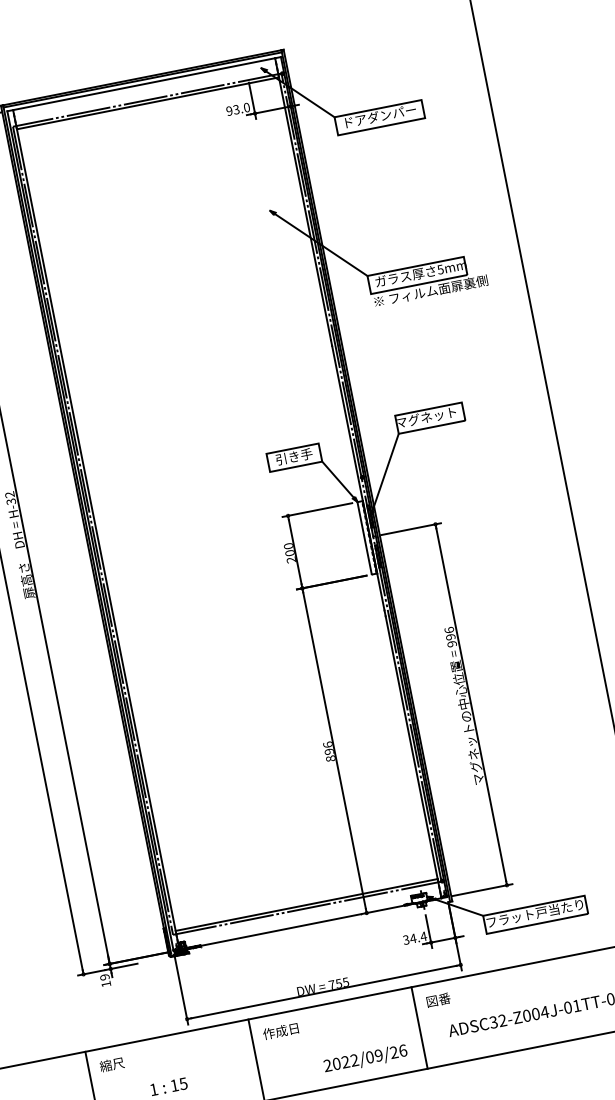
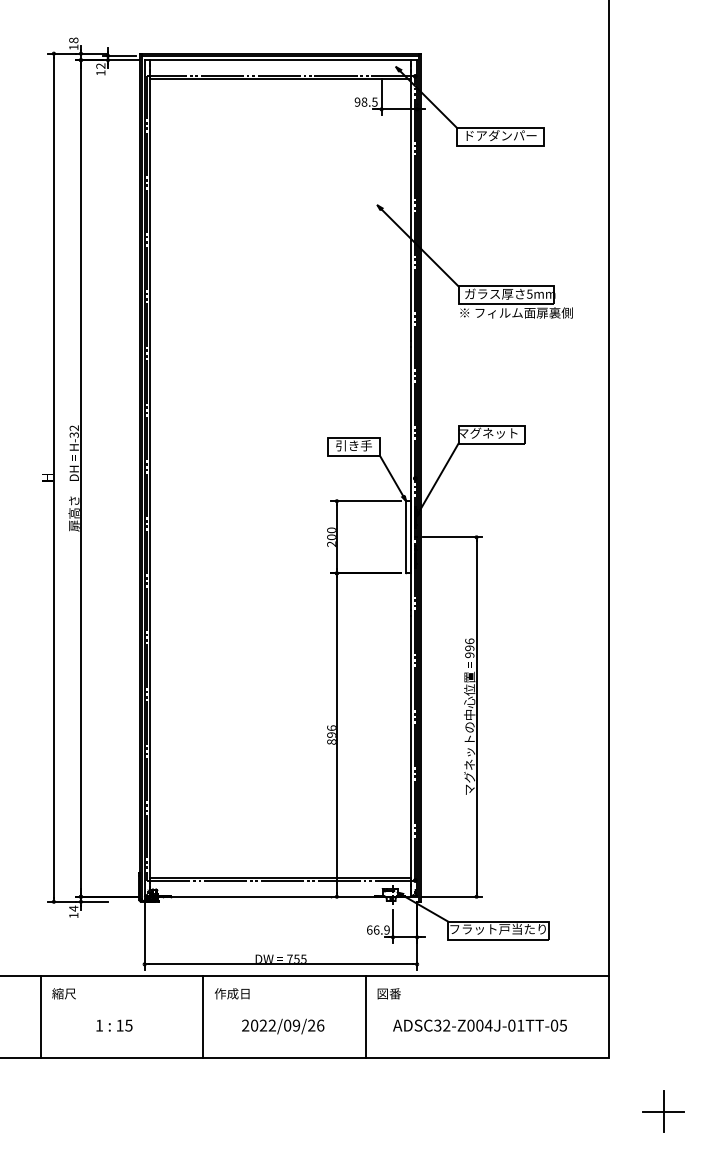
text: (241, 108) -> (369, 101), 93.0 -> 98.5
text: (415, 937) -> (378, 929), 34.4 -> 66.9
text: (104, 977) -> (73, 908), 19 -> 14
text: (365, 1059) -> (283, 1026), moved

